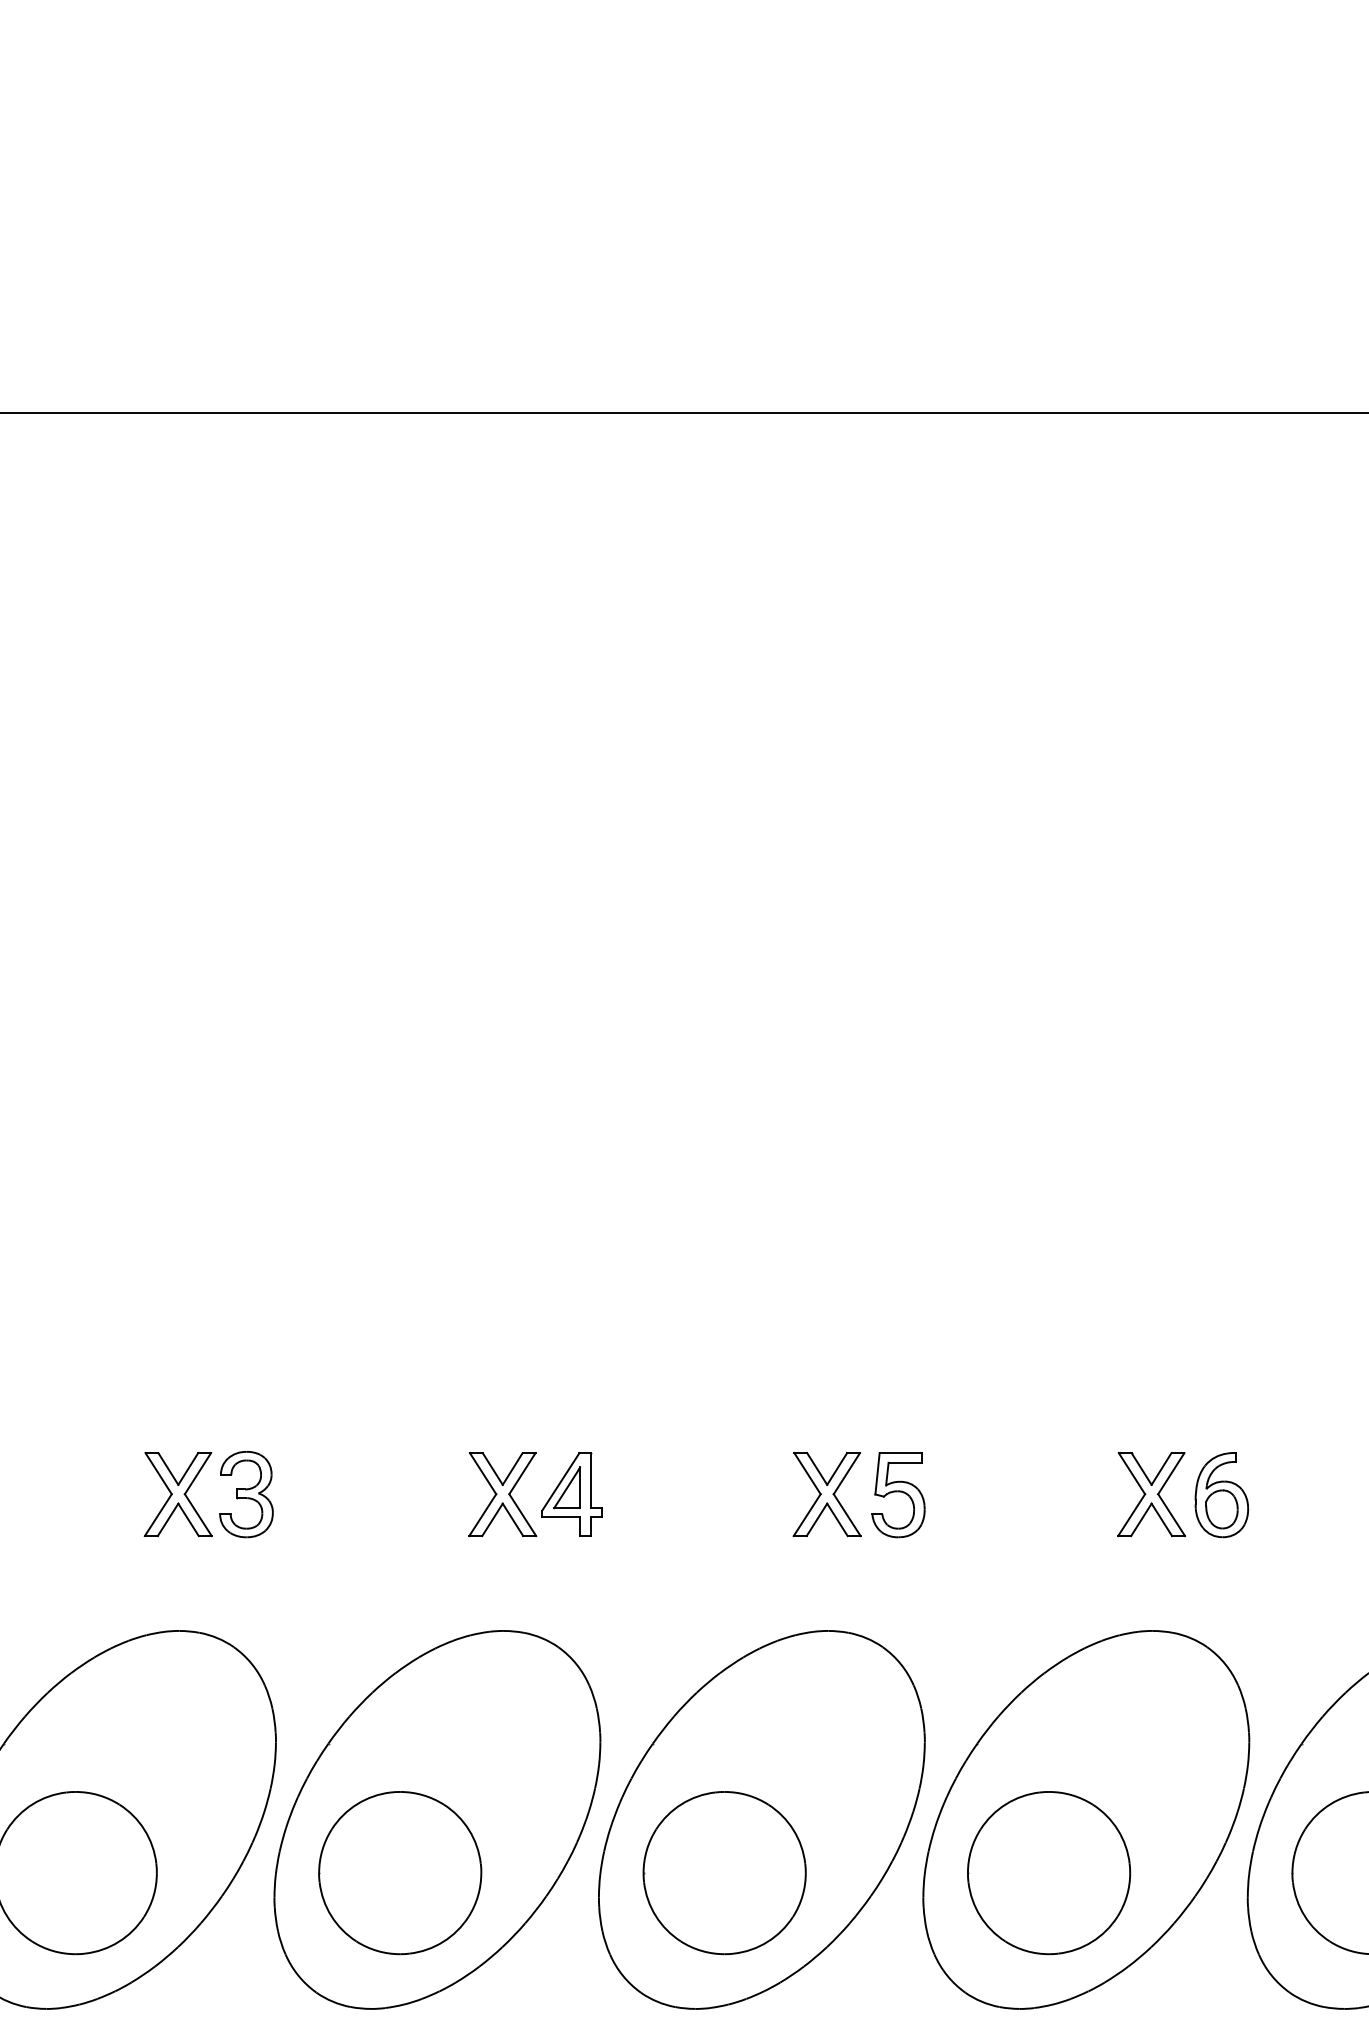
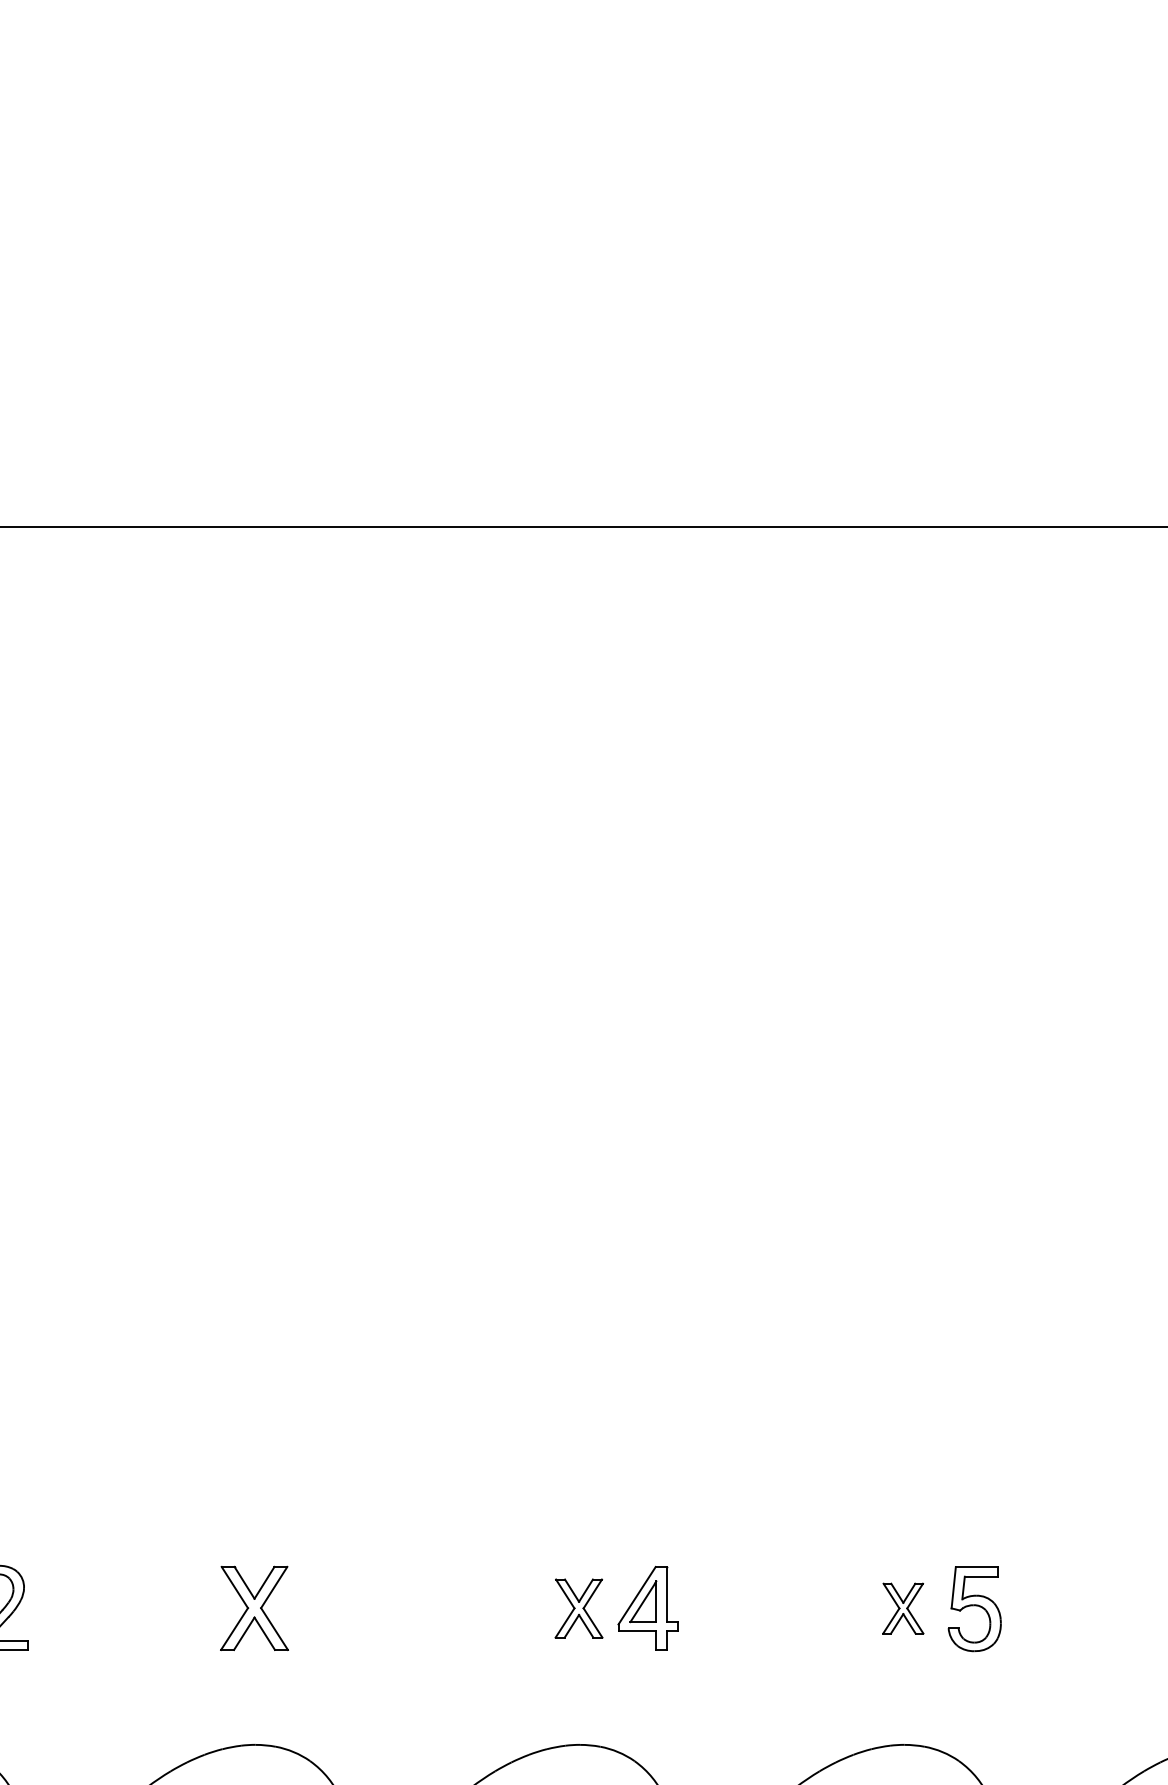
part: (246, 1494) -> (322, 1608), removed
part: (502, 1494) -> (578, 1608), size x0.7
part: (826, 1494) -> (902, 1608), size x0.6

